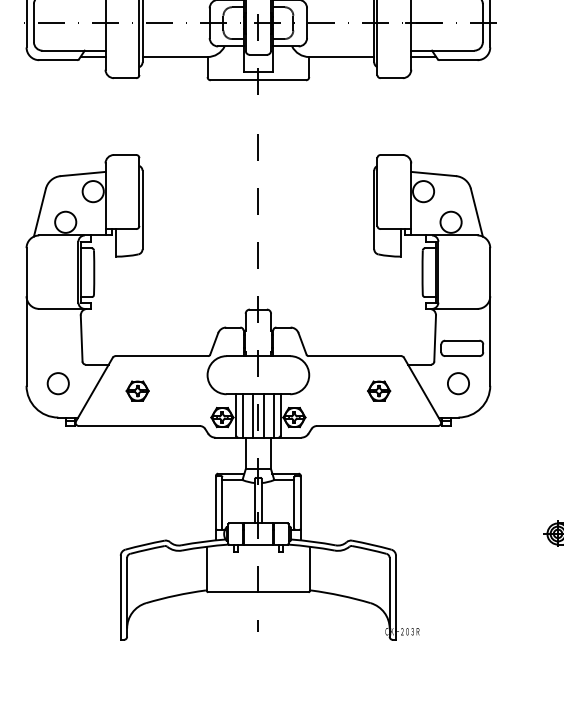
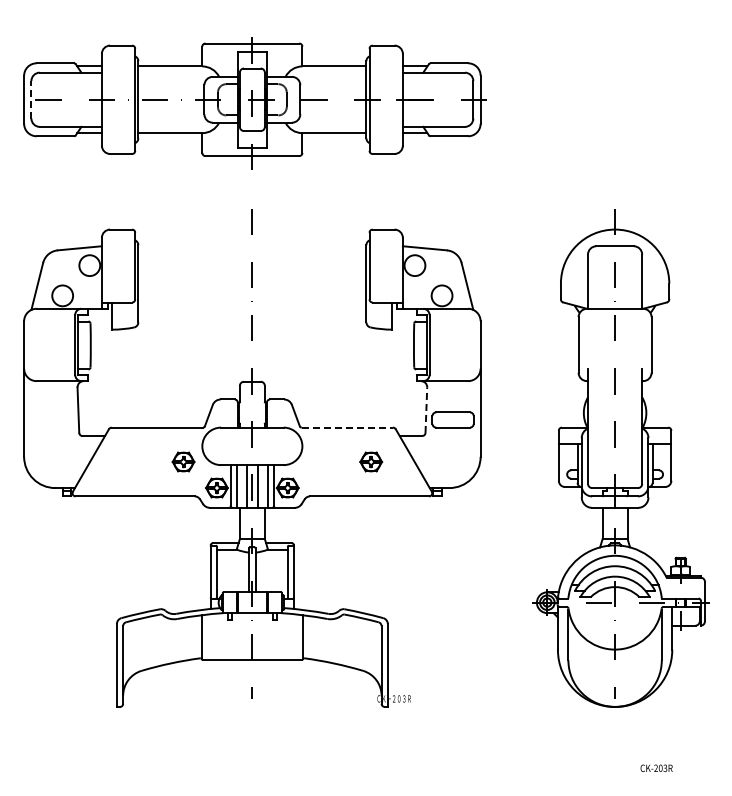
line: (34, 22) -> (31, 99), solid -> dashed
line: (435, 338) -> (426, 410), solid -> dashed
line: (355, 356) -> (347, 427), solid -> dashed
circle: (58, 383) -> (55, 454), removed
circle: (458, 383) -> (449, 454), removed
part: (137, 390) -> (183, 461), moved

